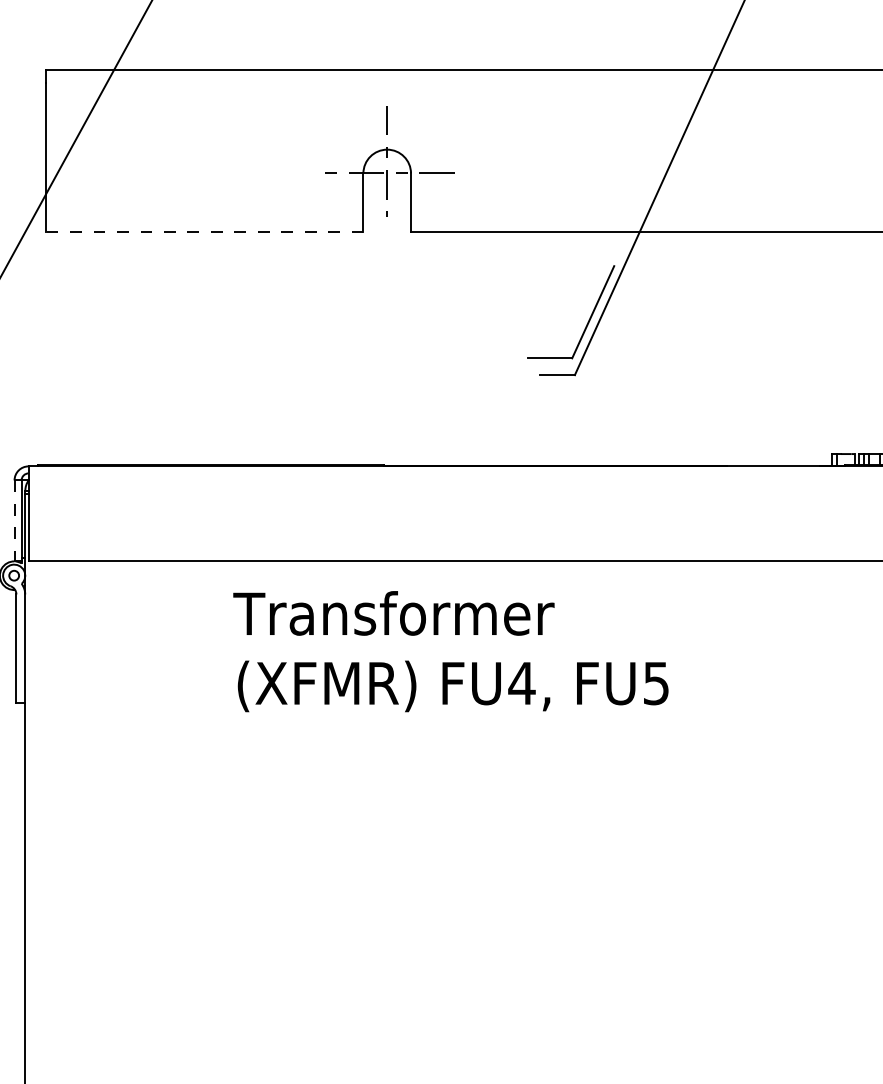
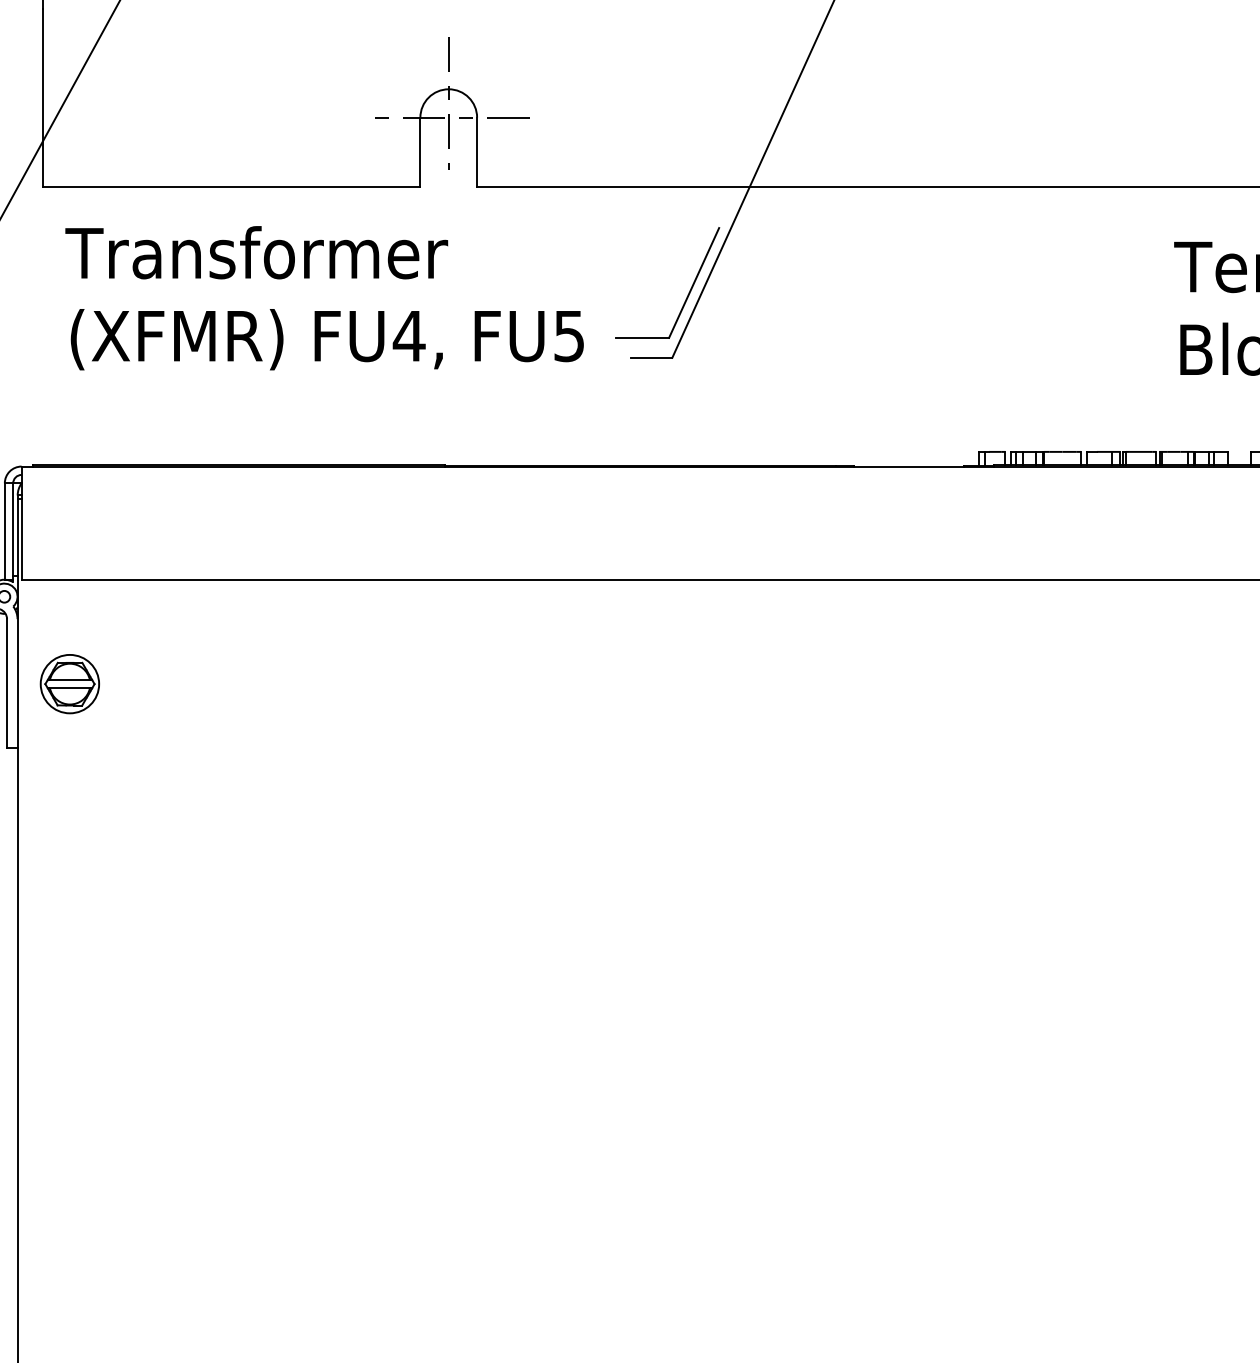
line: (204, 231) -> (231, 186), dashed -> solid
line: (14, 521) -> (4, 532), dashed -> solid
part: (68, 649) -> (69, 684), added
text: (450, 651) -> (324, 298), moved

